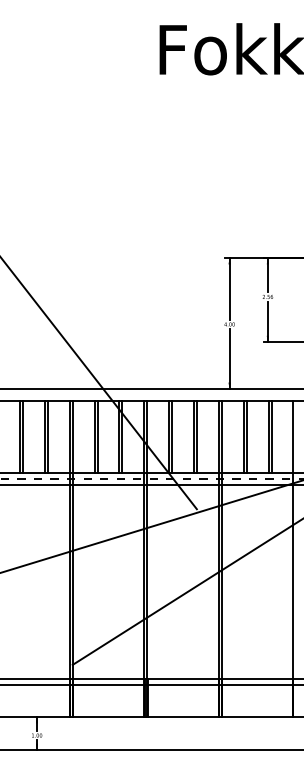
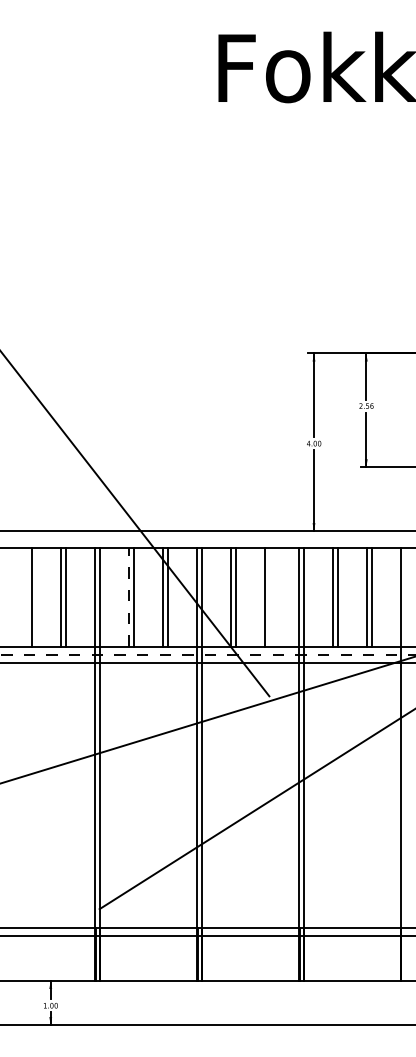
line: (19, 436) -> (27, 597), removed
line: (94, 436) -> (129, 596), solid -> dashed
line: (196, 436) -> (269, 597), removed

